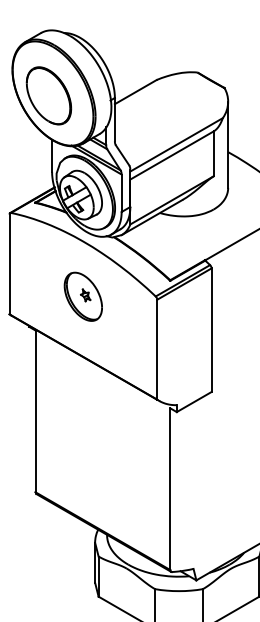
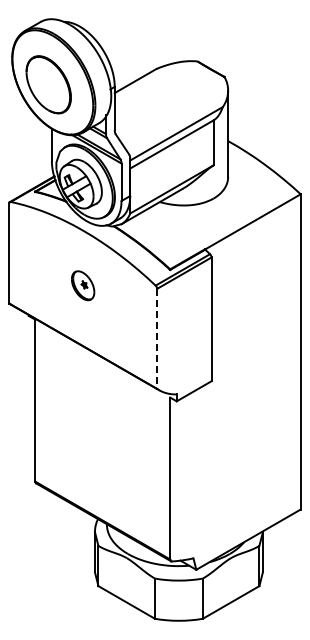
part: (82, 296) -> (82, 285), size x0.6
line: (157, 350) -> (157, 339), solid -> dashed

